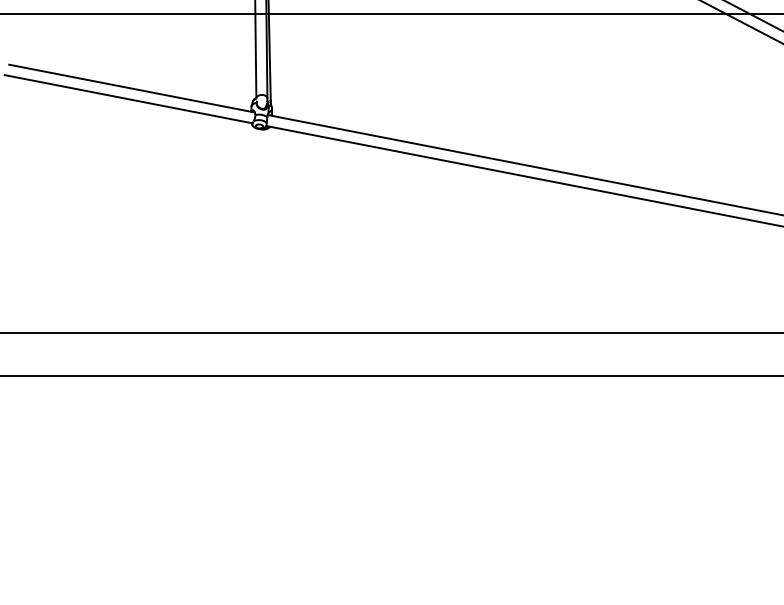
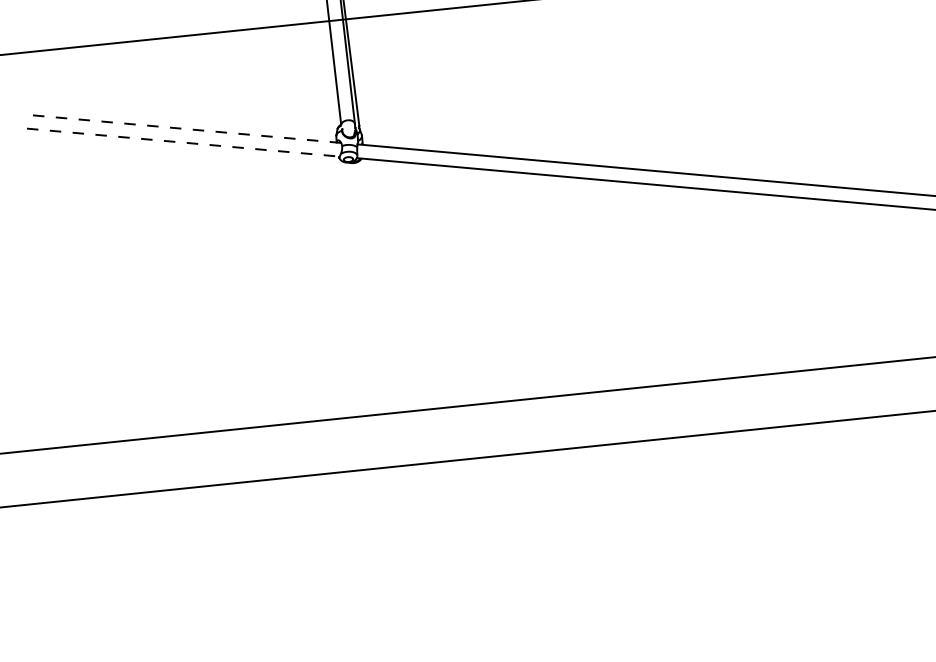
line: (131, 88) -> (185, 128), solid -> dashed
line: (129, 99) -> (184, 142), solid -> dashed

